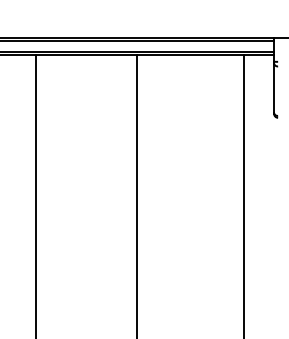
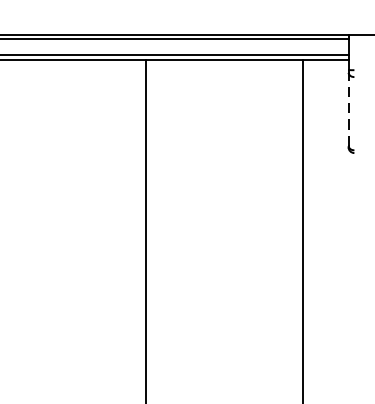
line: (274, 88) -> (349, 109), solid -> dashed

